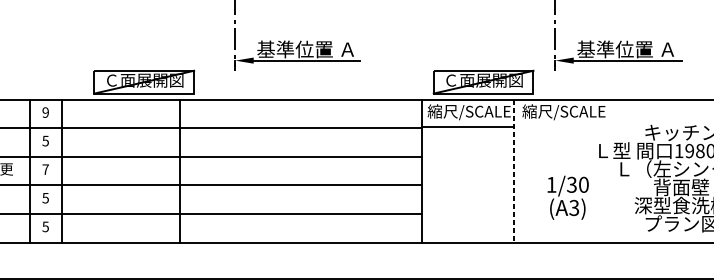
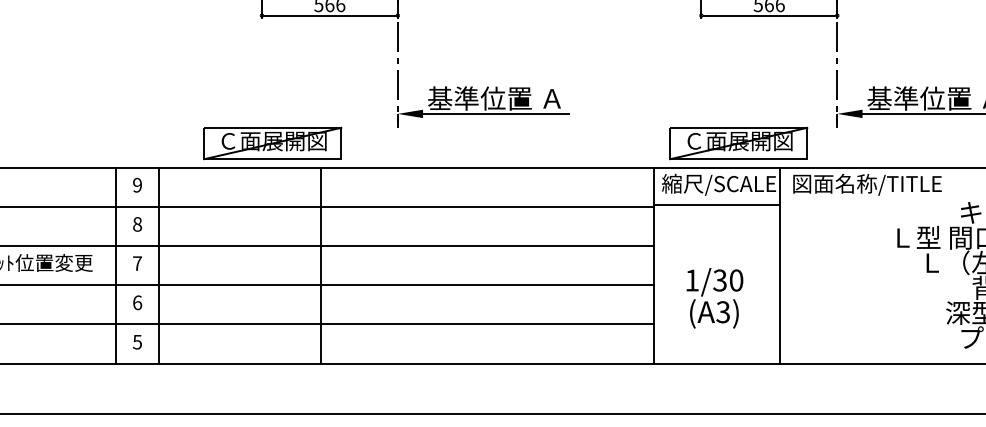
text: (576, 112) -> (866, 184), 縮尺/SCALE -> 図面名称/TITLE
text: (45, 141) -> (137, 224), 5 -> 8
line: (513, 171) -> (780, 266), dashed -> solid
text: (45, 197) -> (137, 302), 5 -> 6
text: (567, 197) -> (714, 298), moved

